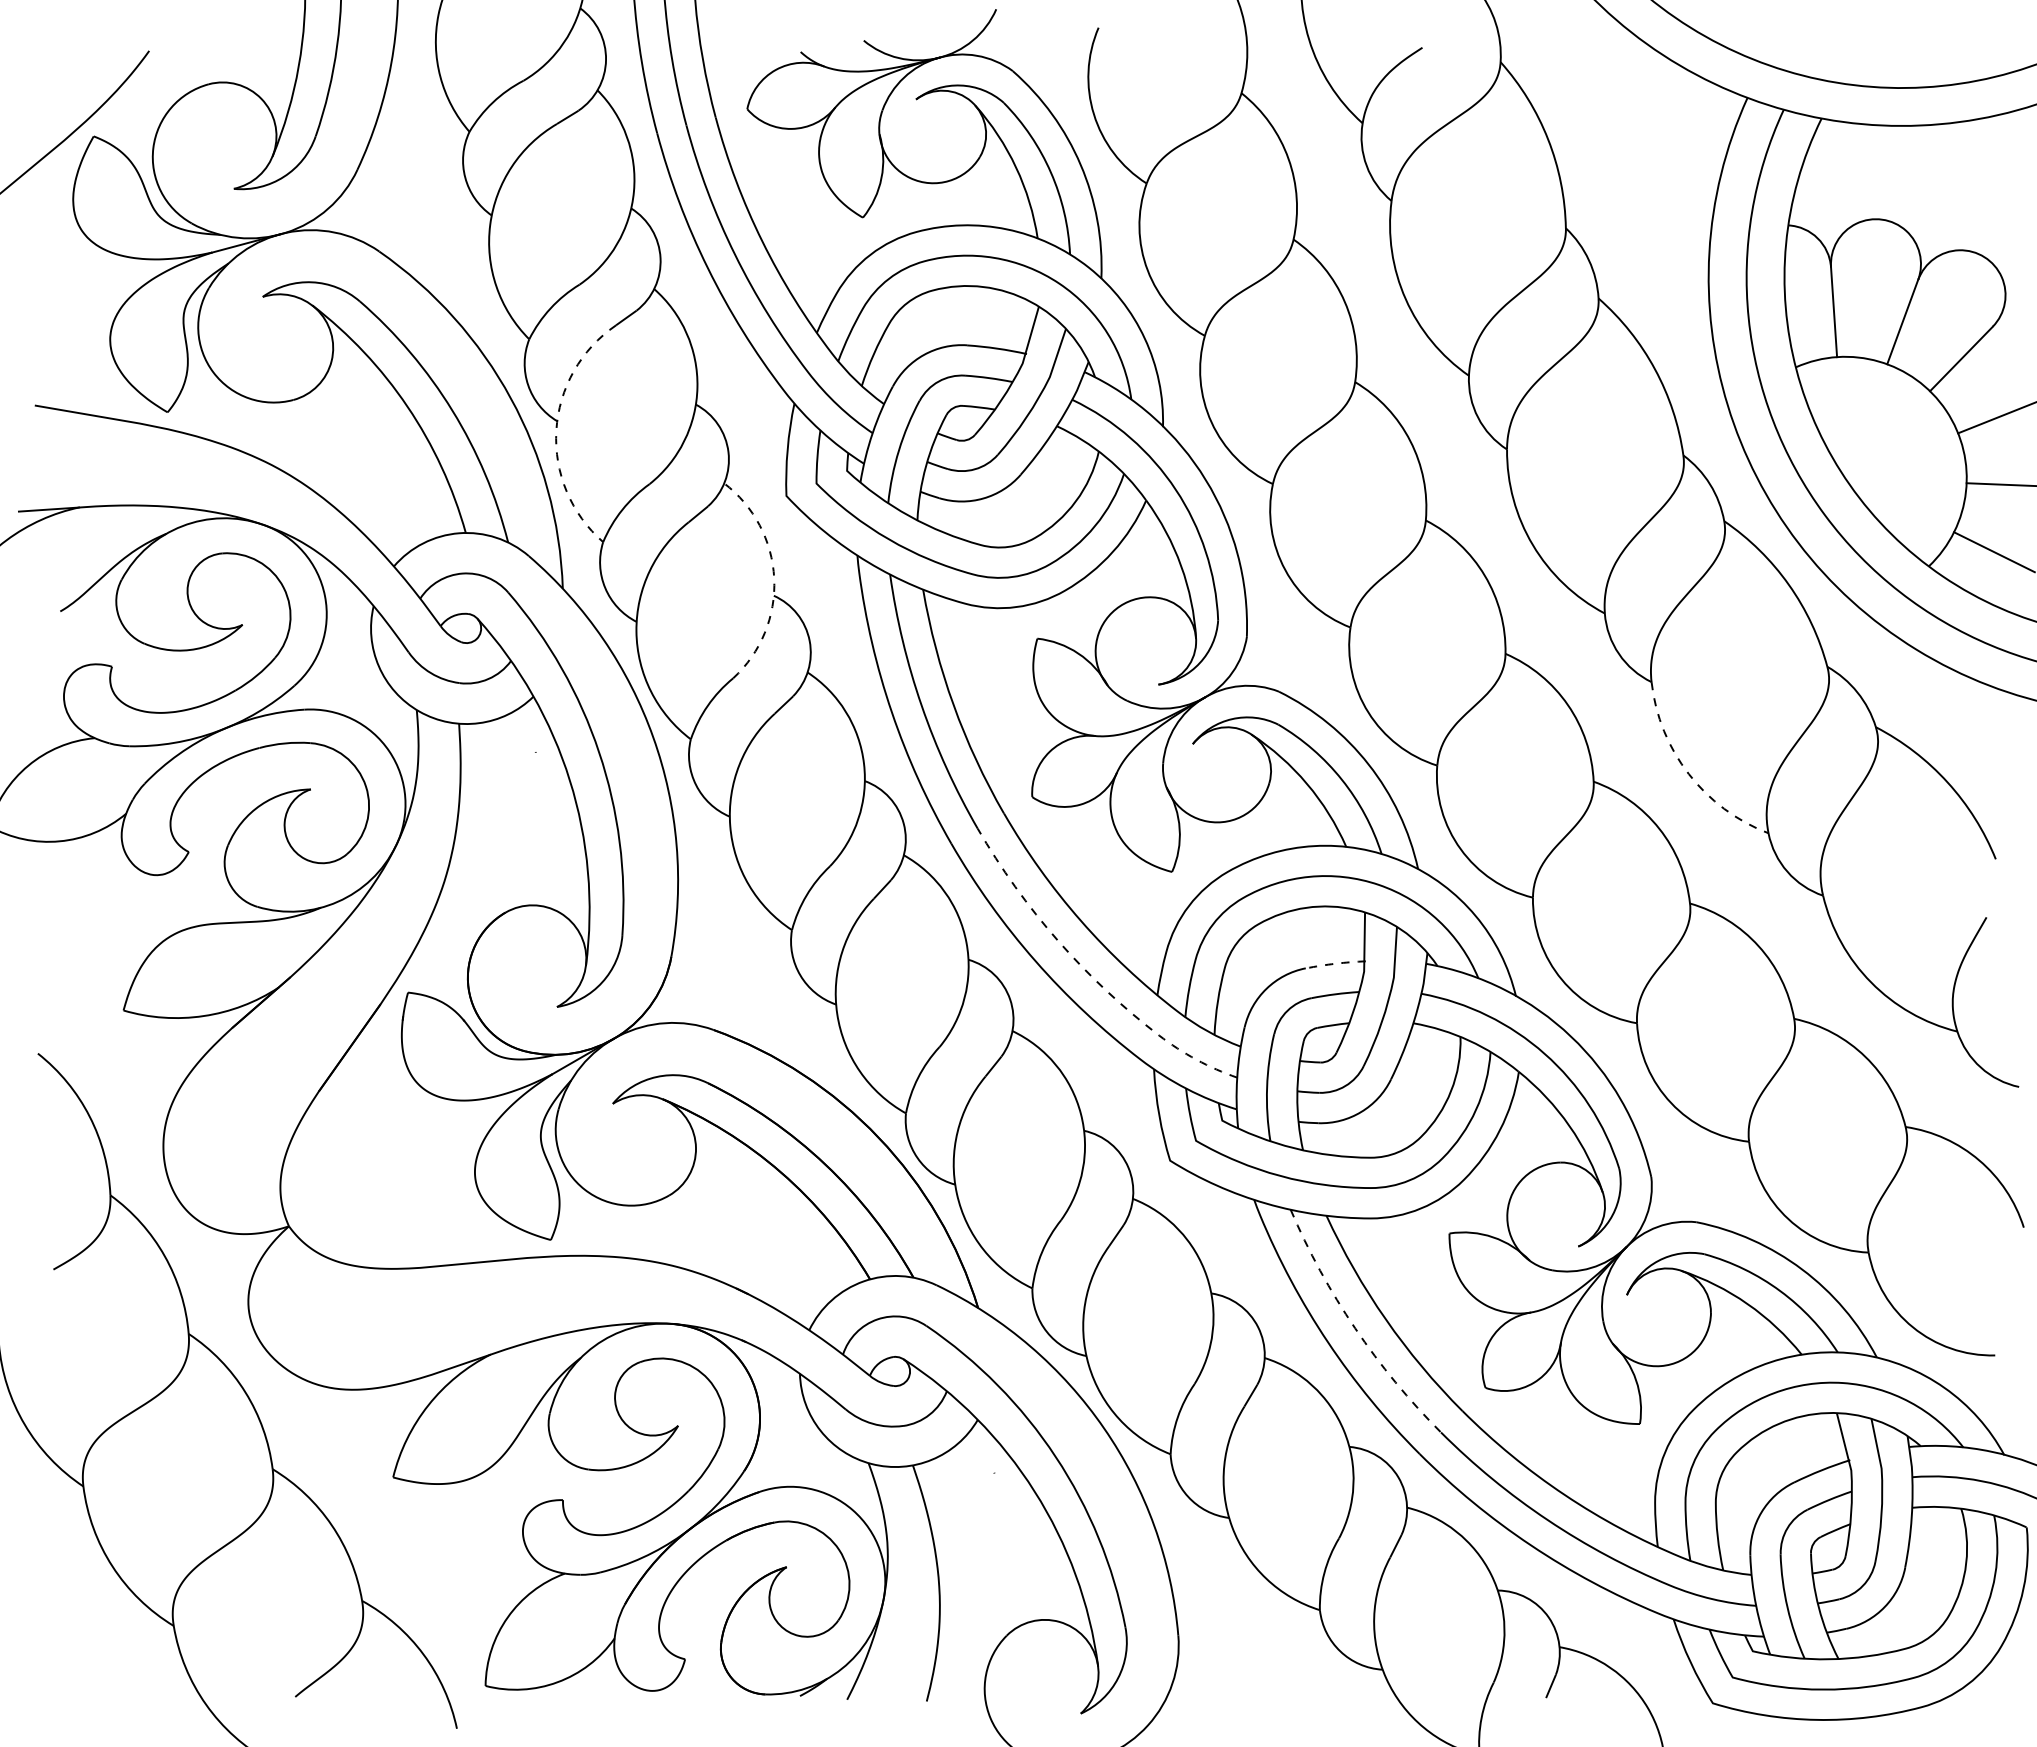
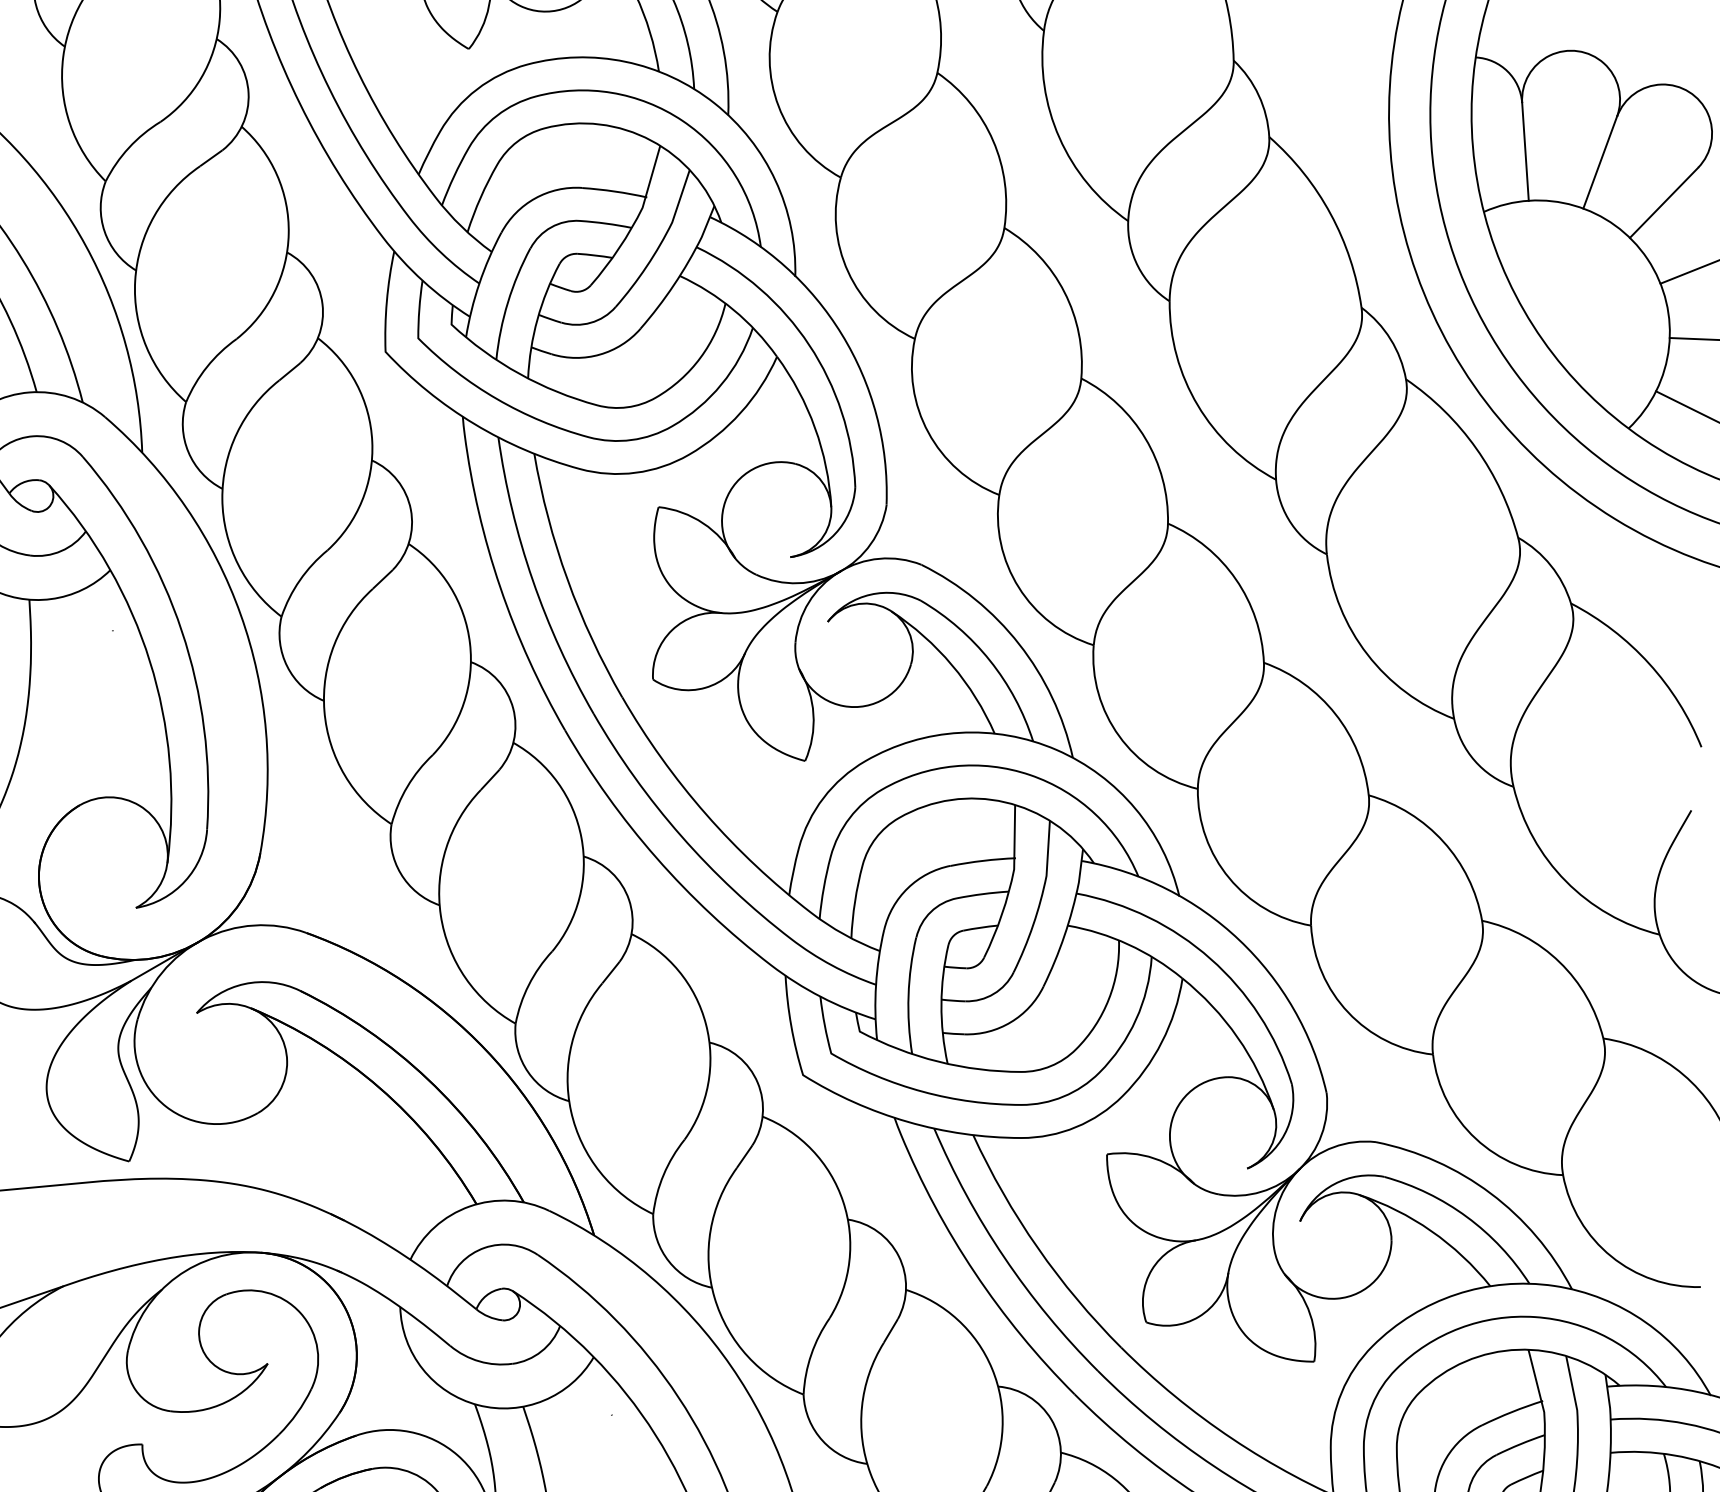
arc: (556, 430) -> (135, 280), dashed -> solid
arc: (774, 578) -> (372, 441), dashed -> solid
arc: (1688, 774) -> (1367, 654), dashed -> solid
arc: (1335, 963) -> (982, 860), dashed -> solid
line: (1090, 975) -> (716, 873), dashed -> solid
arc: (1355, 1328) -> (1004, 1257), dashed -> solid

